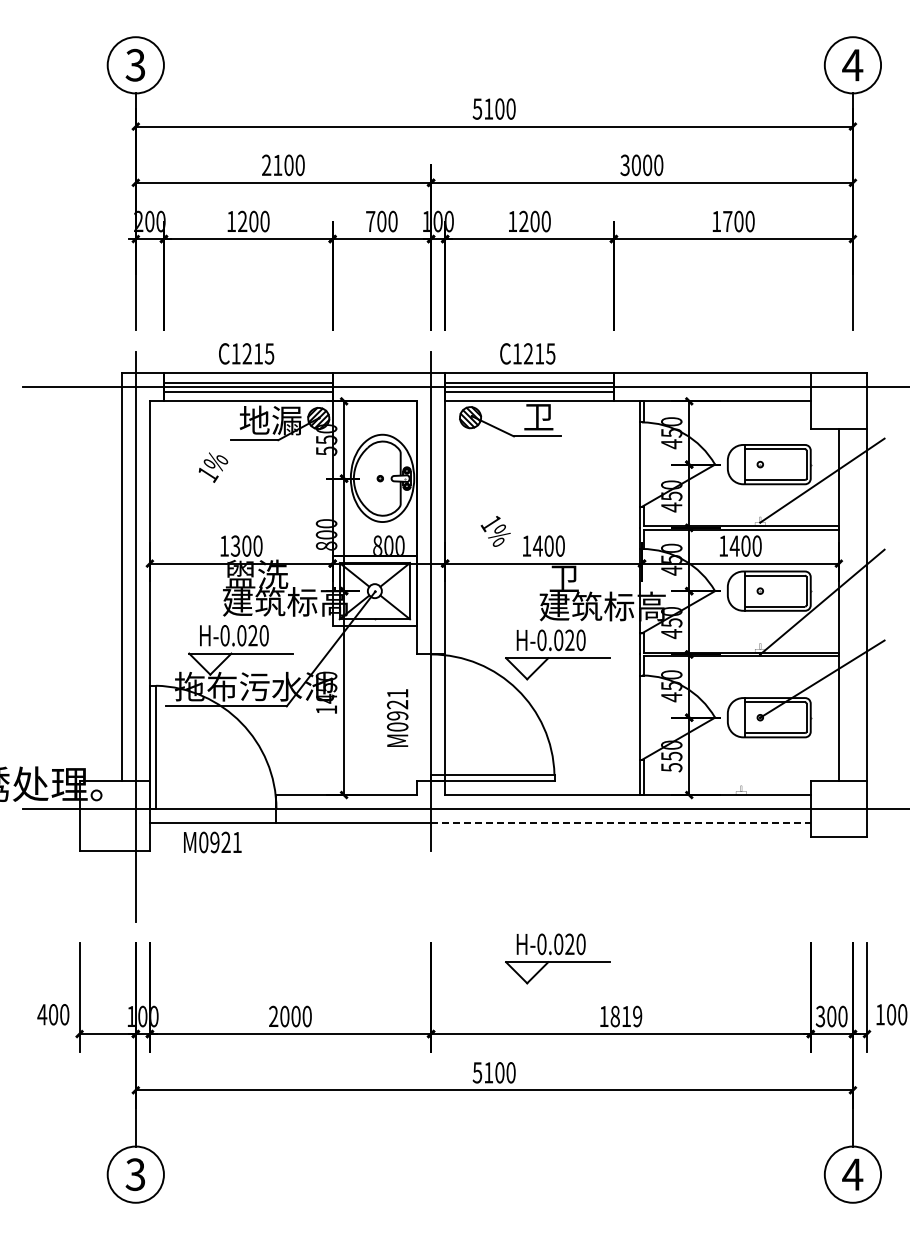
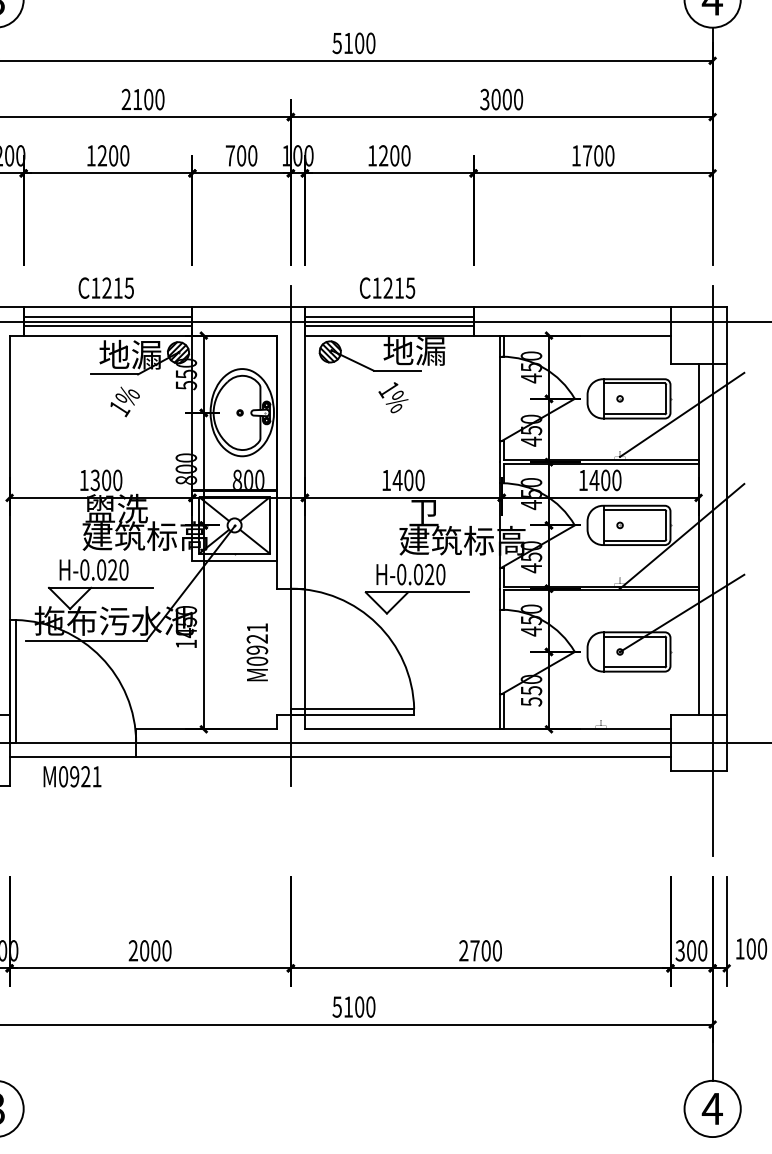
text: (554, 416) -> (414, 350), 卫 -> 地漏
text: (213, 467) -> (125, 401), moved
text: (495, 531) -> (393, 397), moved
line: (852, 636) -> (712, 570), added
line: (620, 823) -> (480, 757), dashed -> solid
part: (557, 958) -> (417, 892), removed
text: (620, 1016) -> (480, 950), 1819 -> 2700

